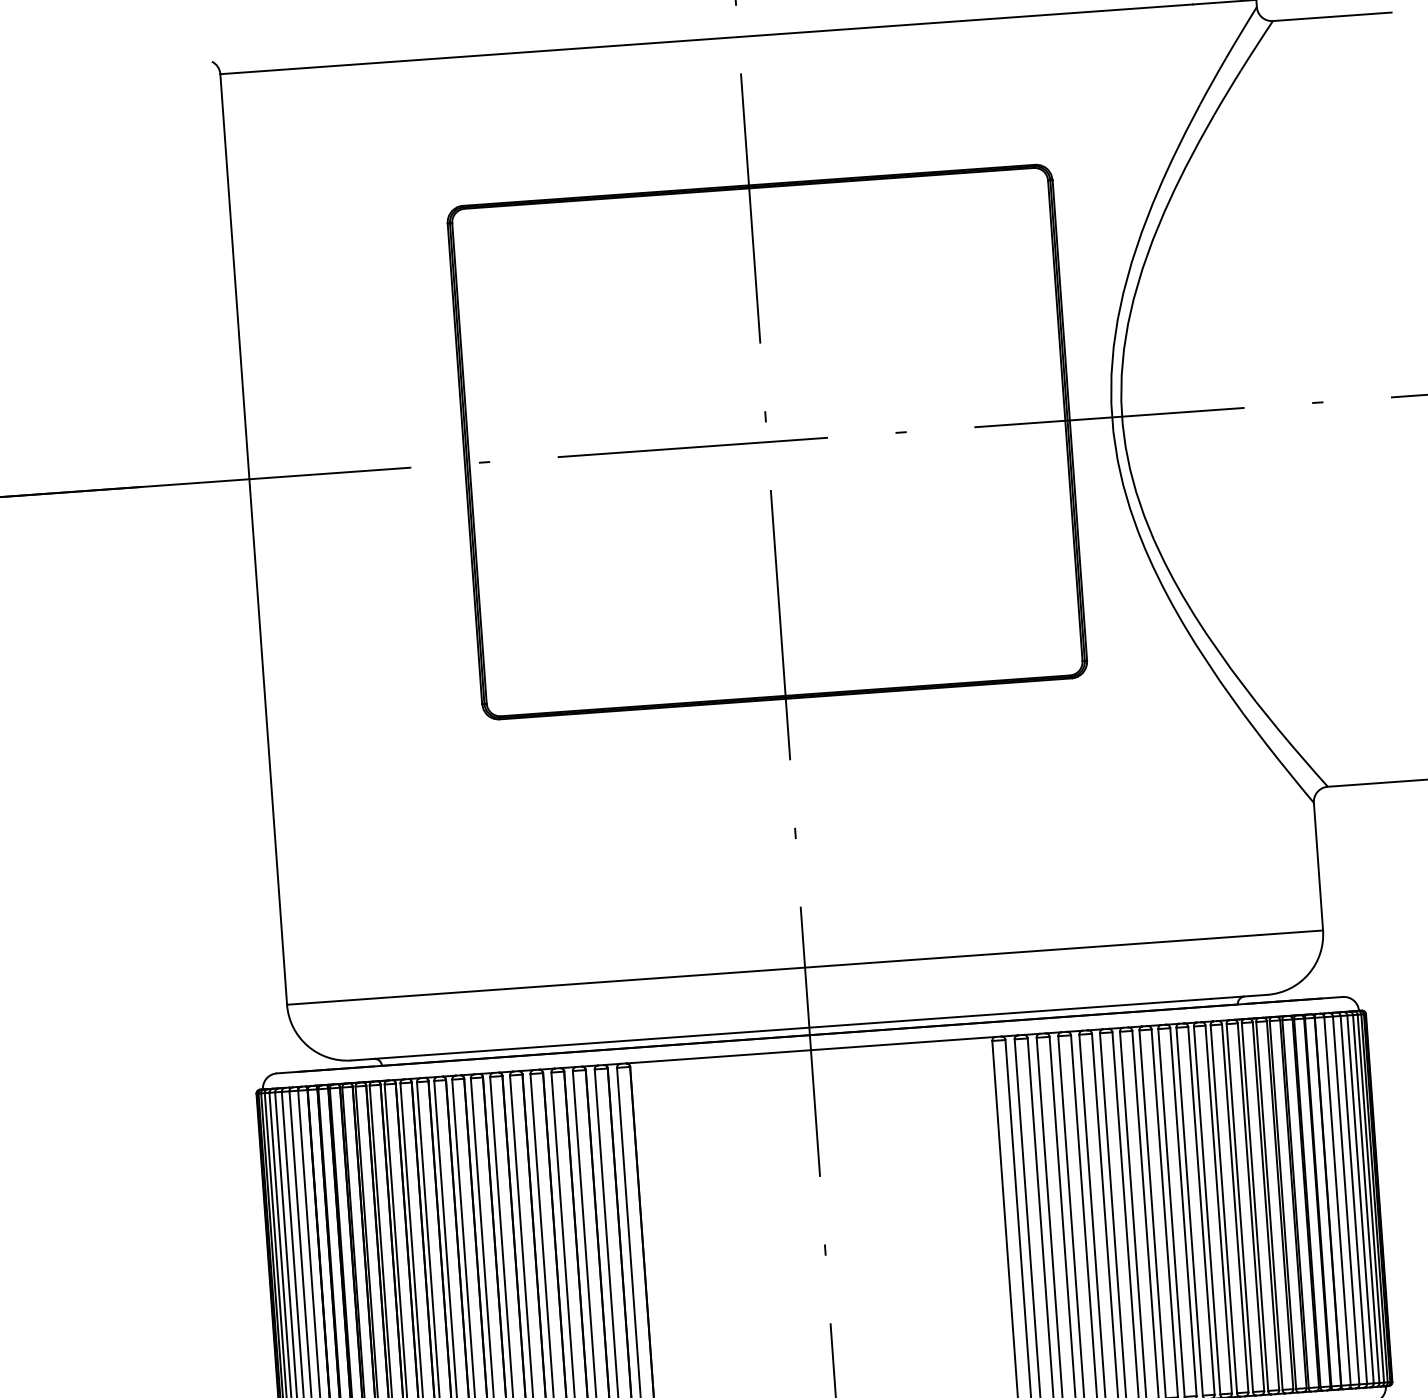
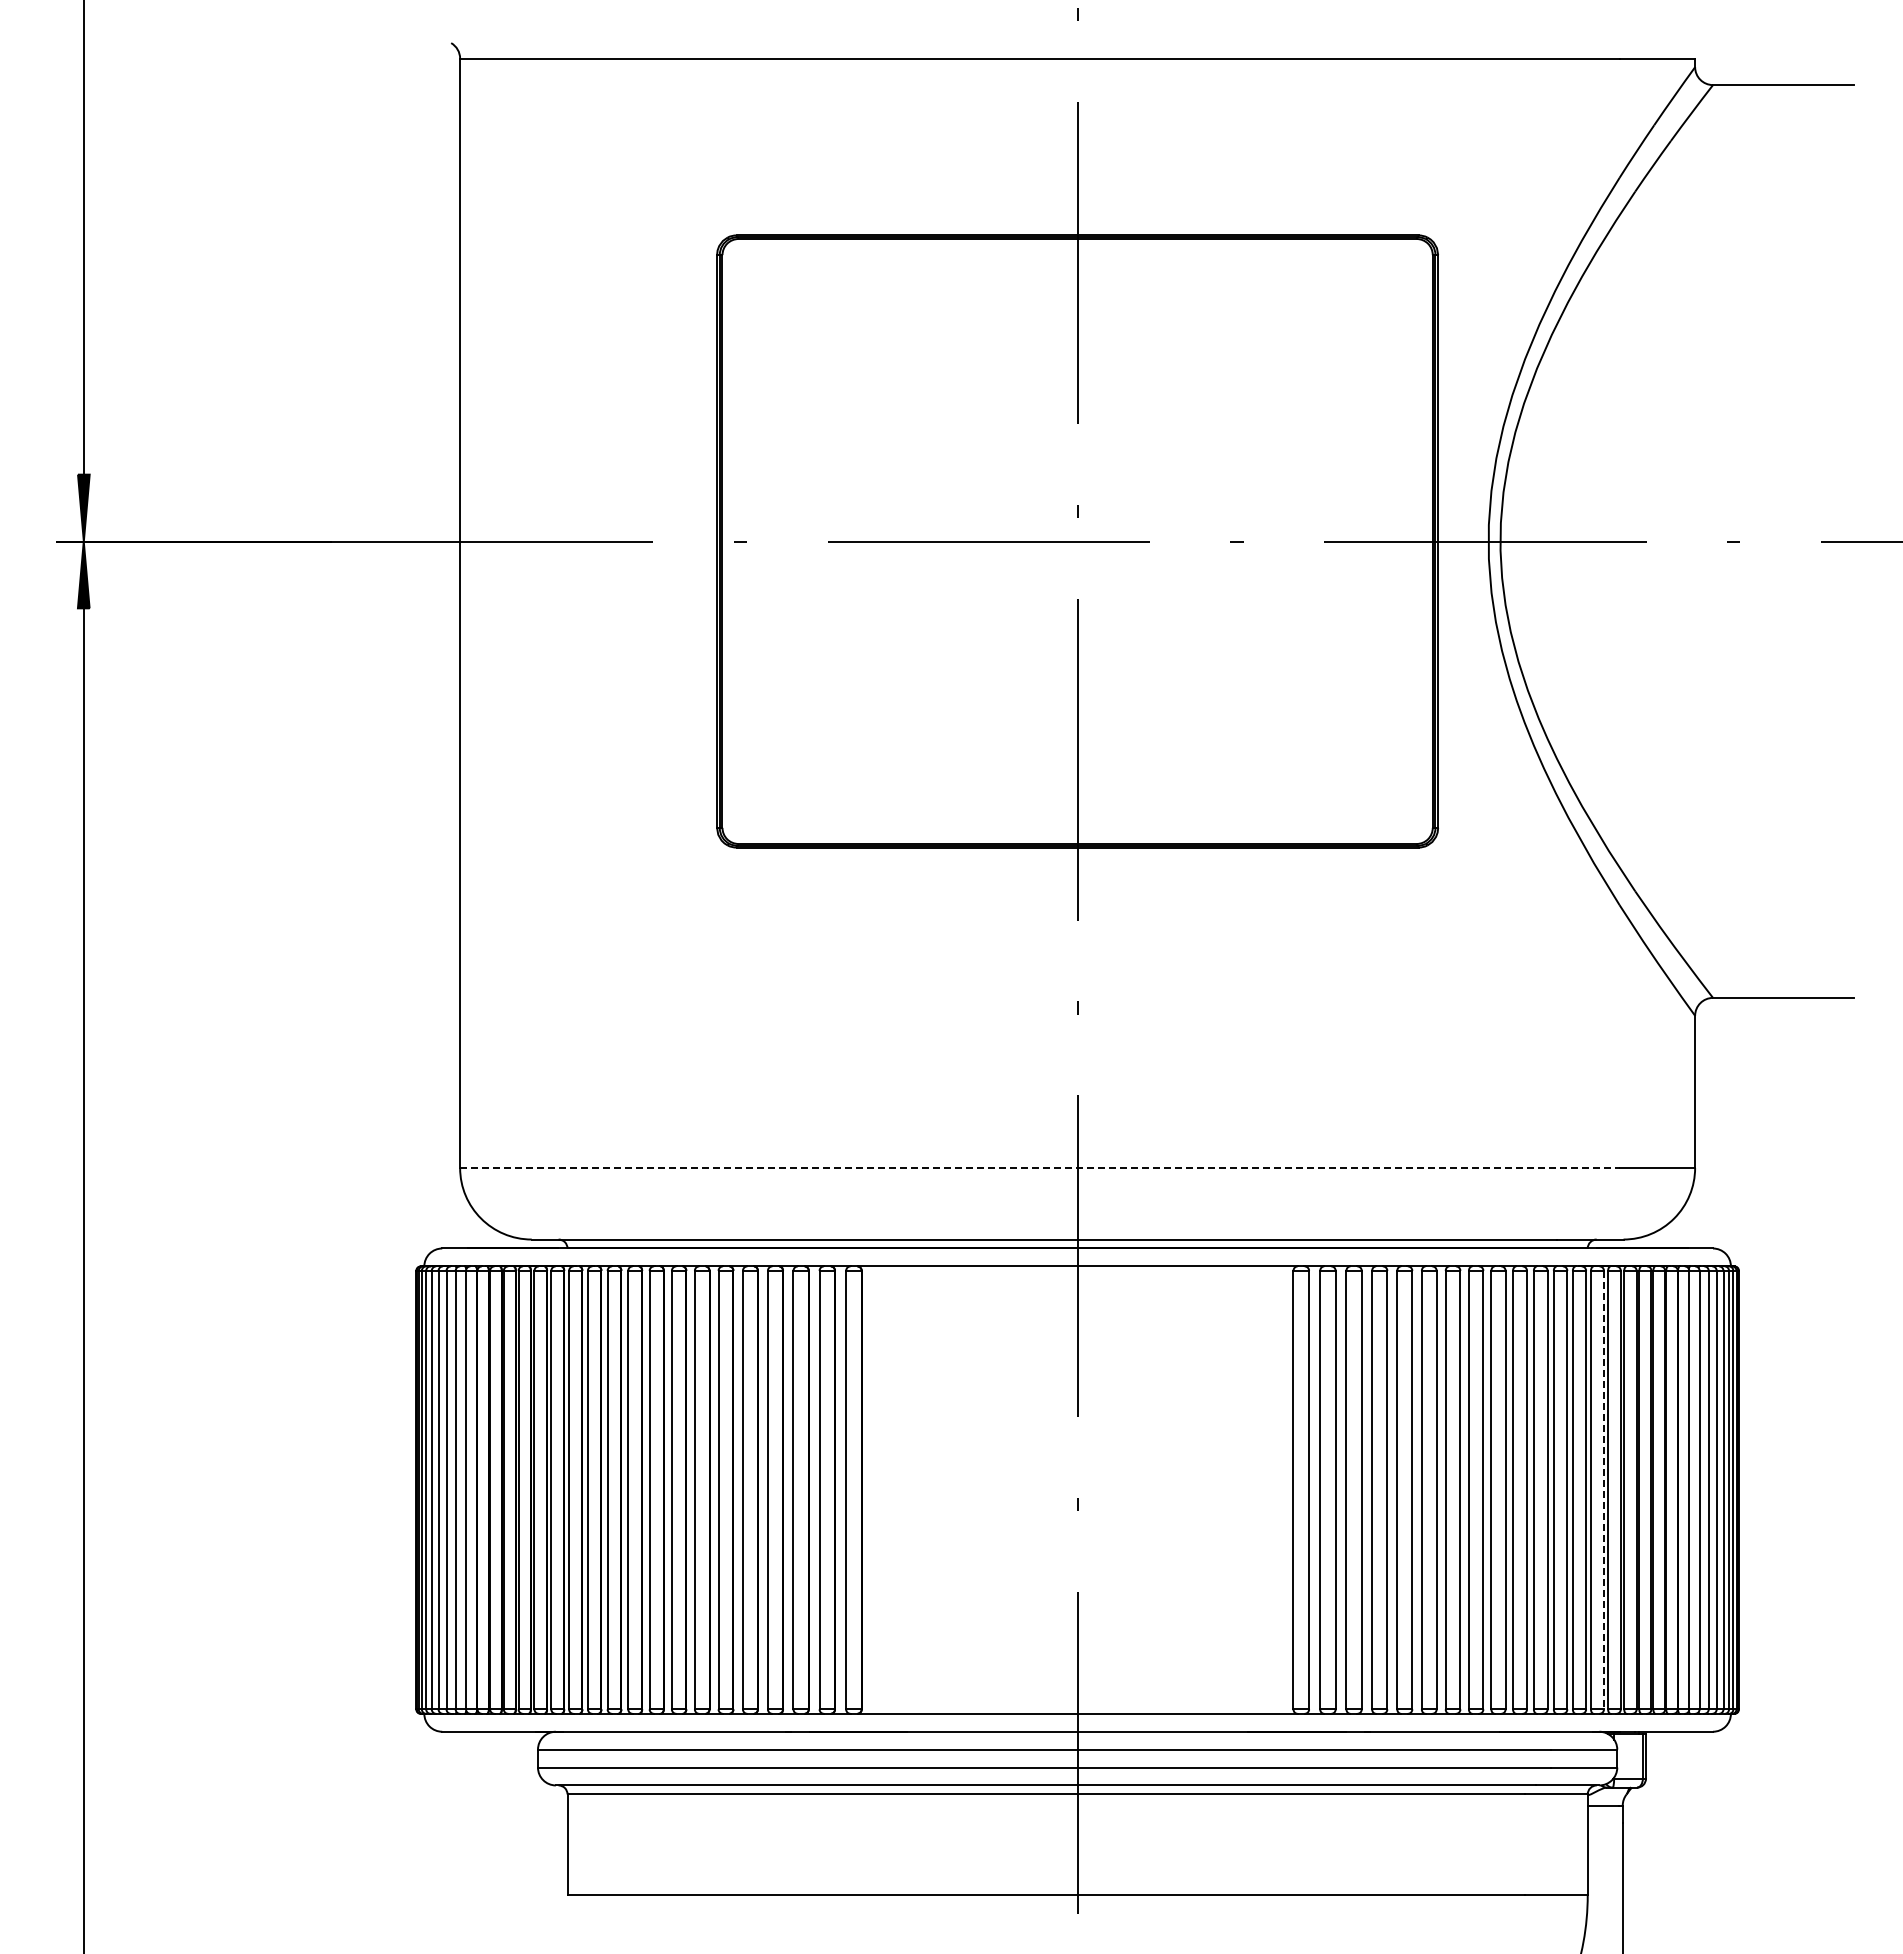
line: (773, 969) -> (1039, 1167), solid -> dashed
line: (1265, 1206) -> (1603, 1490), solid -> dashed

